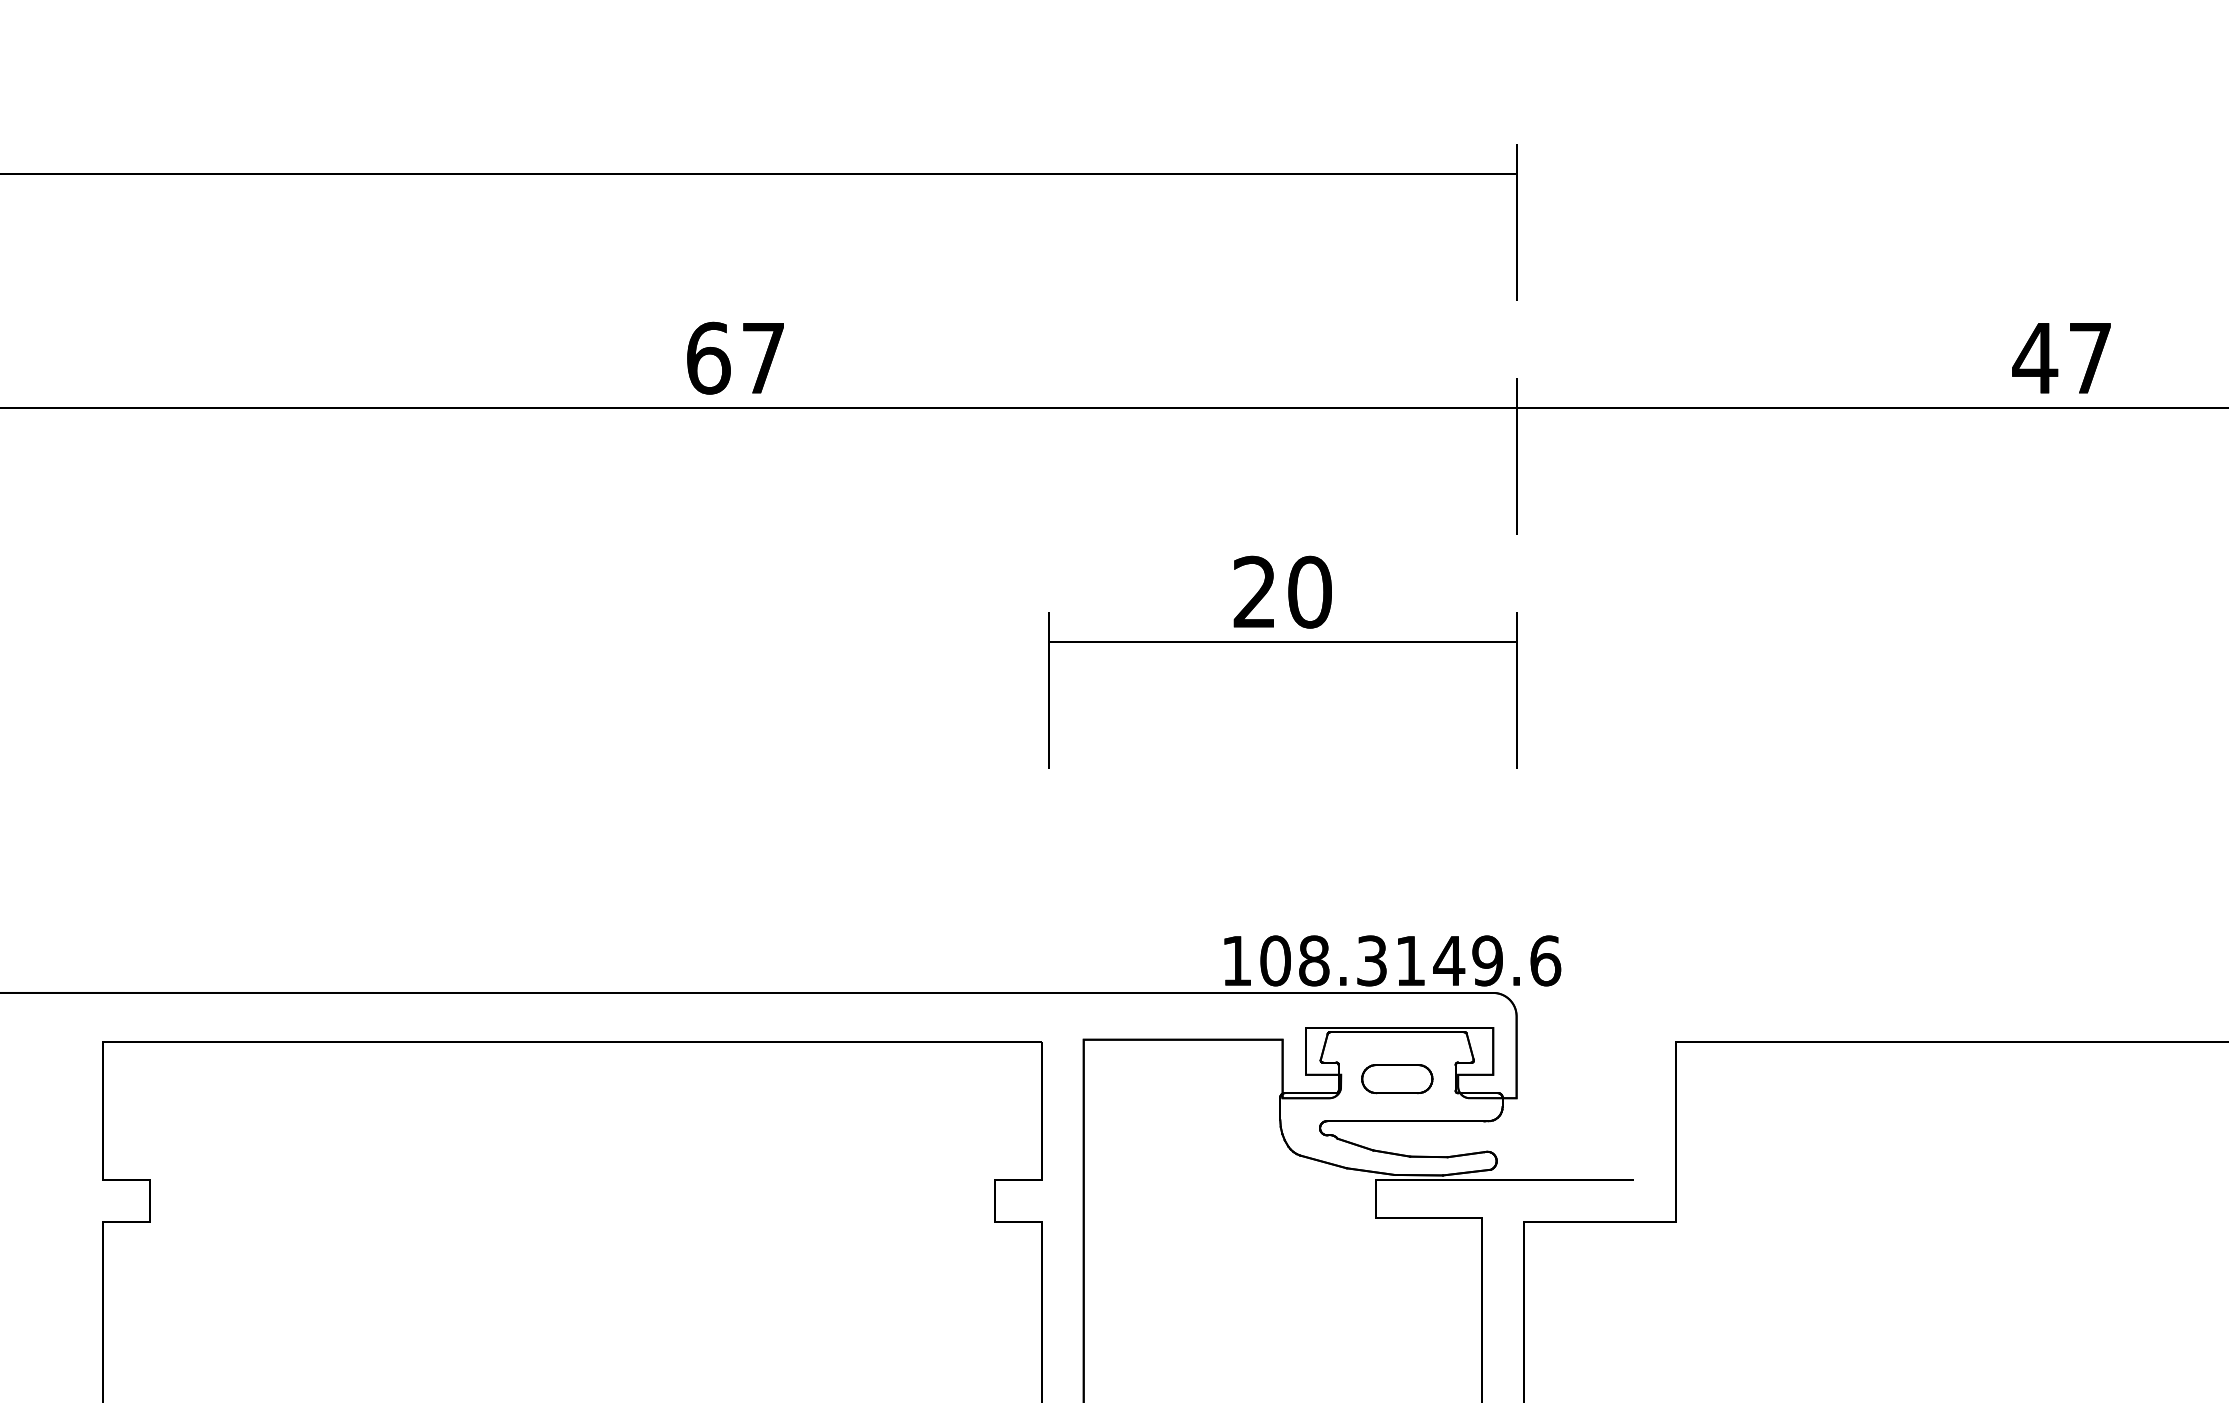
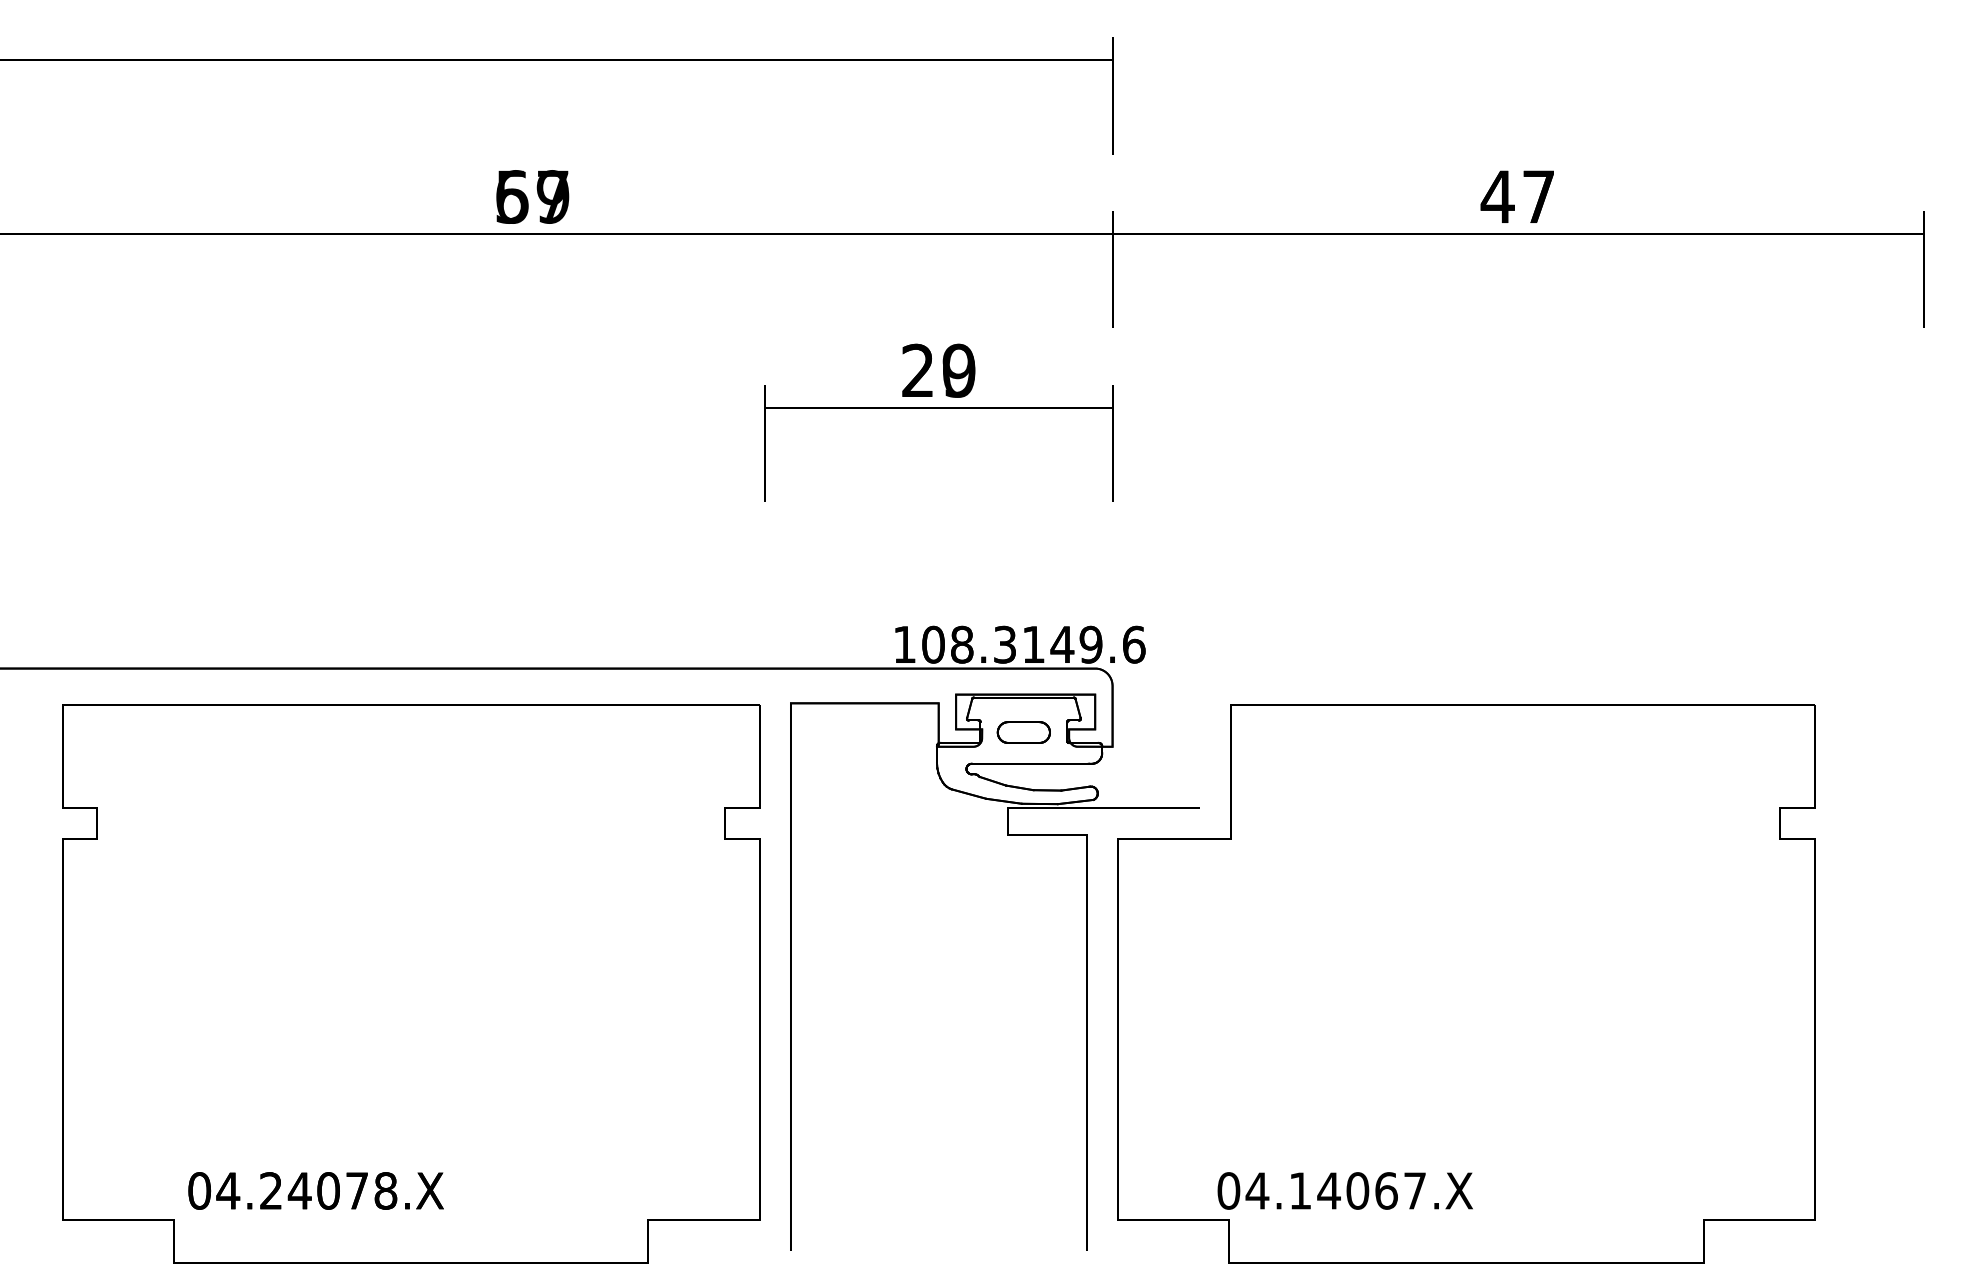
text: (735, 357) -> (532, 196), 67 -> 59
text: (1309, 591) -> (958, 370), 20 -> 29

